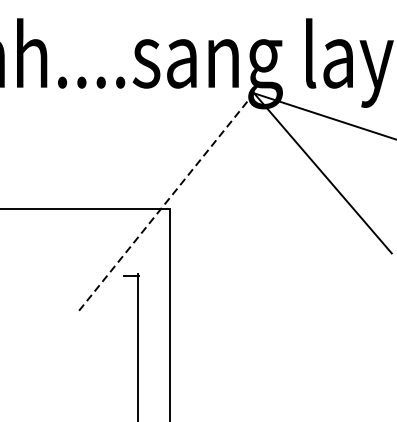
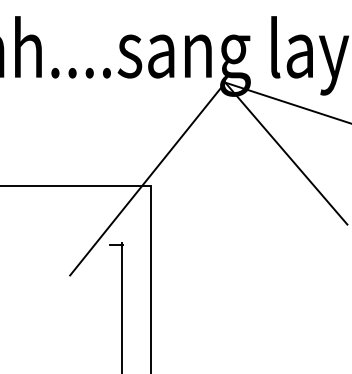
line: (166, 202) -> (147, 179), dashed -> solid

